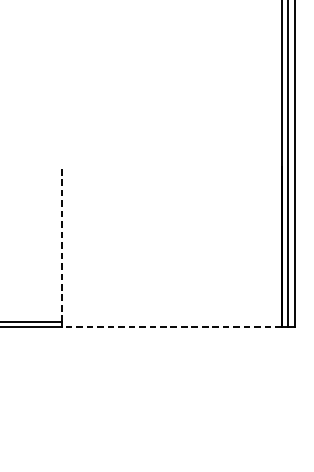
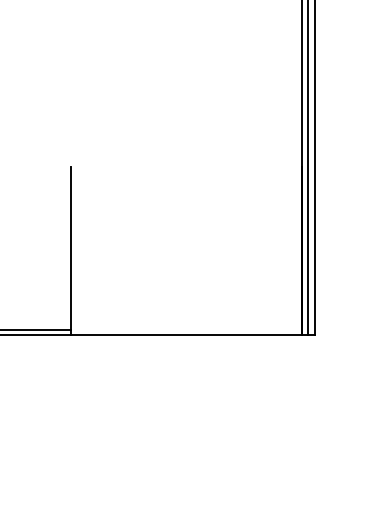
line: (62, 243) -> (71, 247), dashed -> solid
line: (171, 327) -> (185, 335), dashed -> solid

